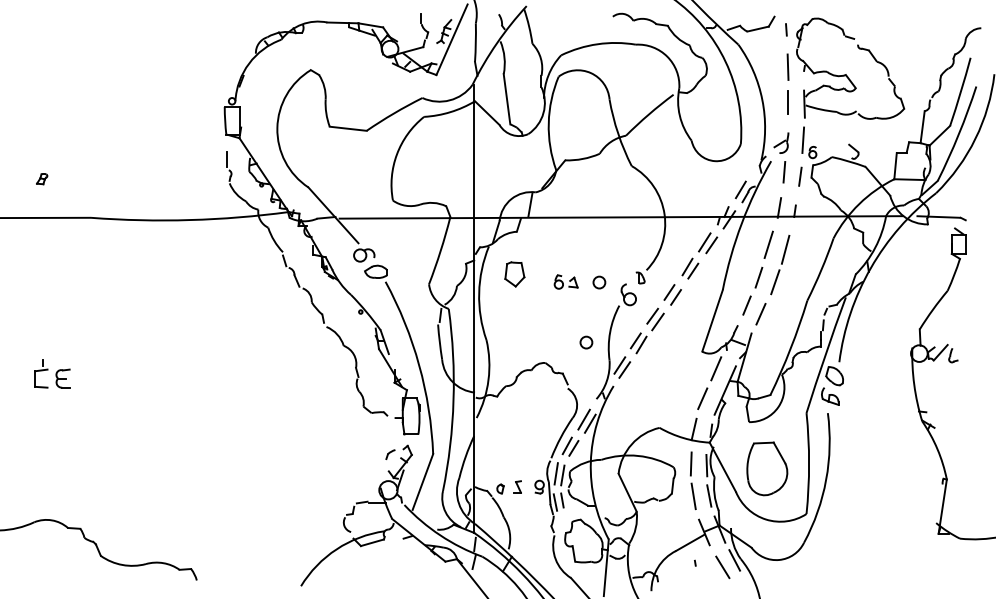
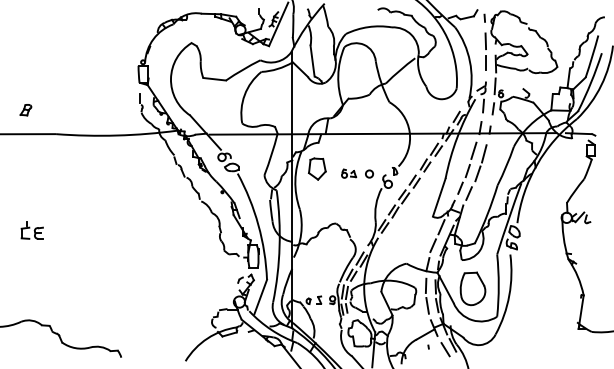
part: (41, 179) -> (25, 110), size x1.67
part: (515, 273) -> (317, 168), size x1.43
circle: (586, 341) -> (361, 210), removed

